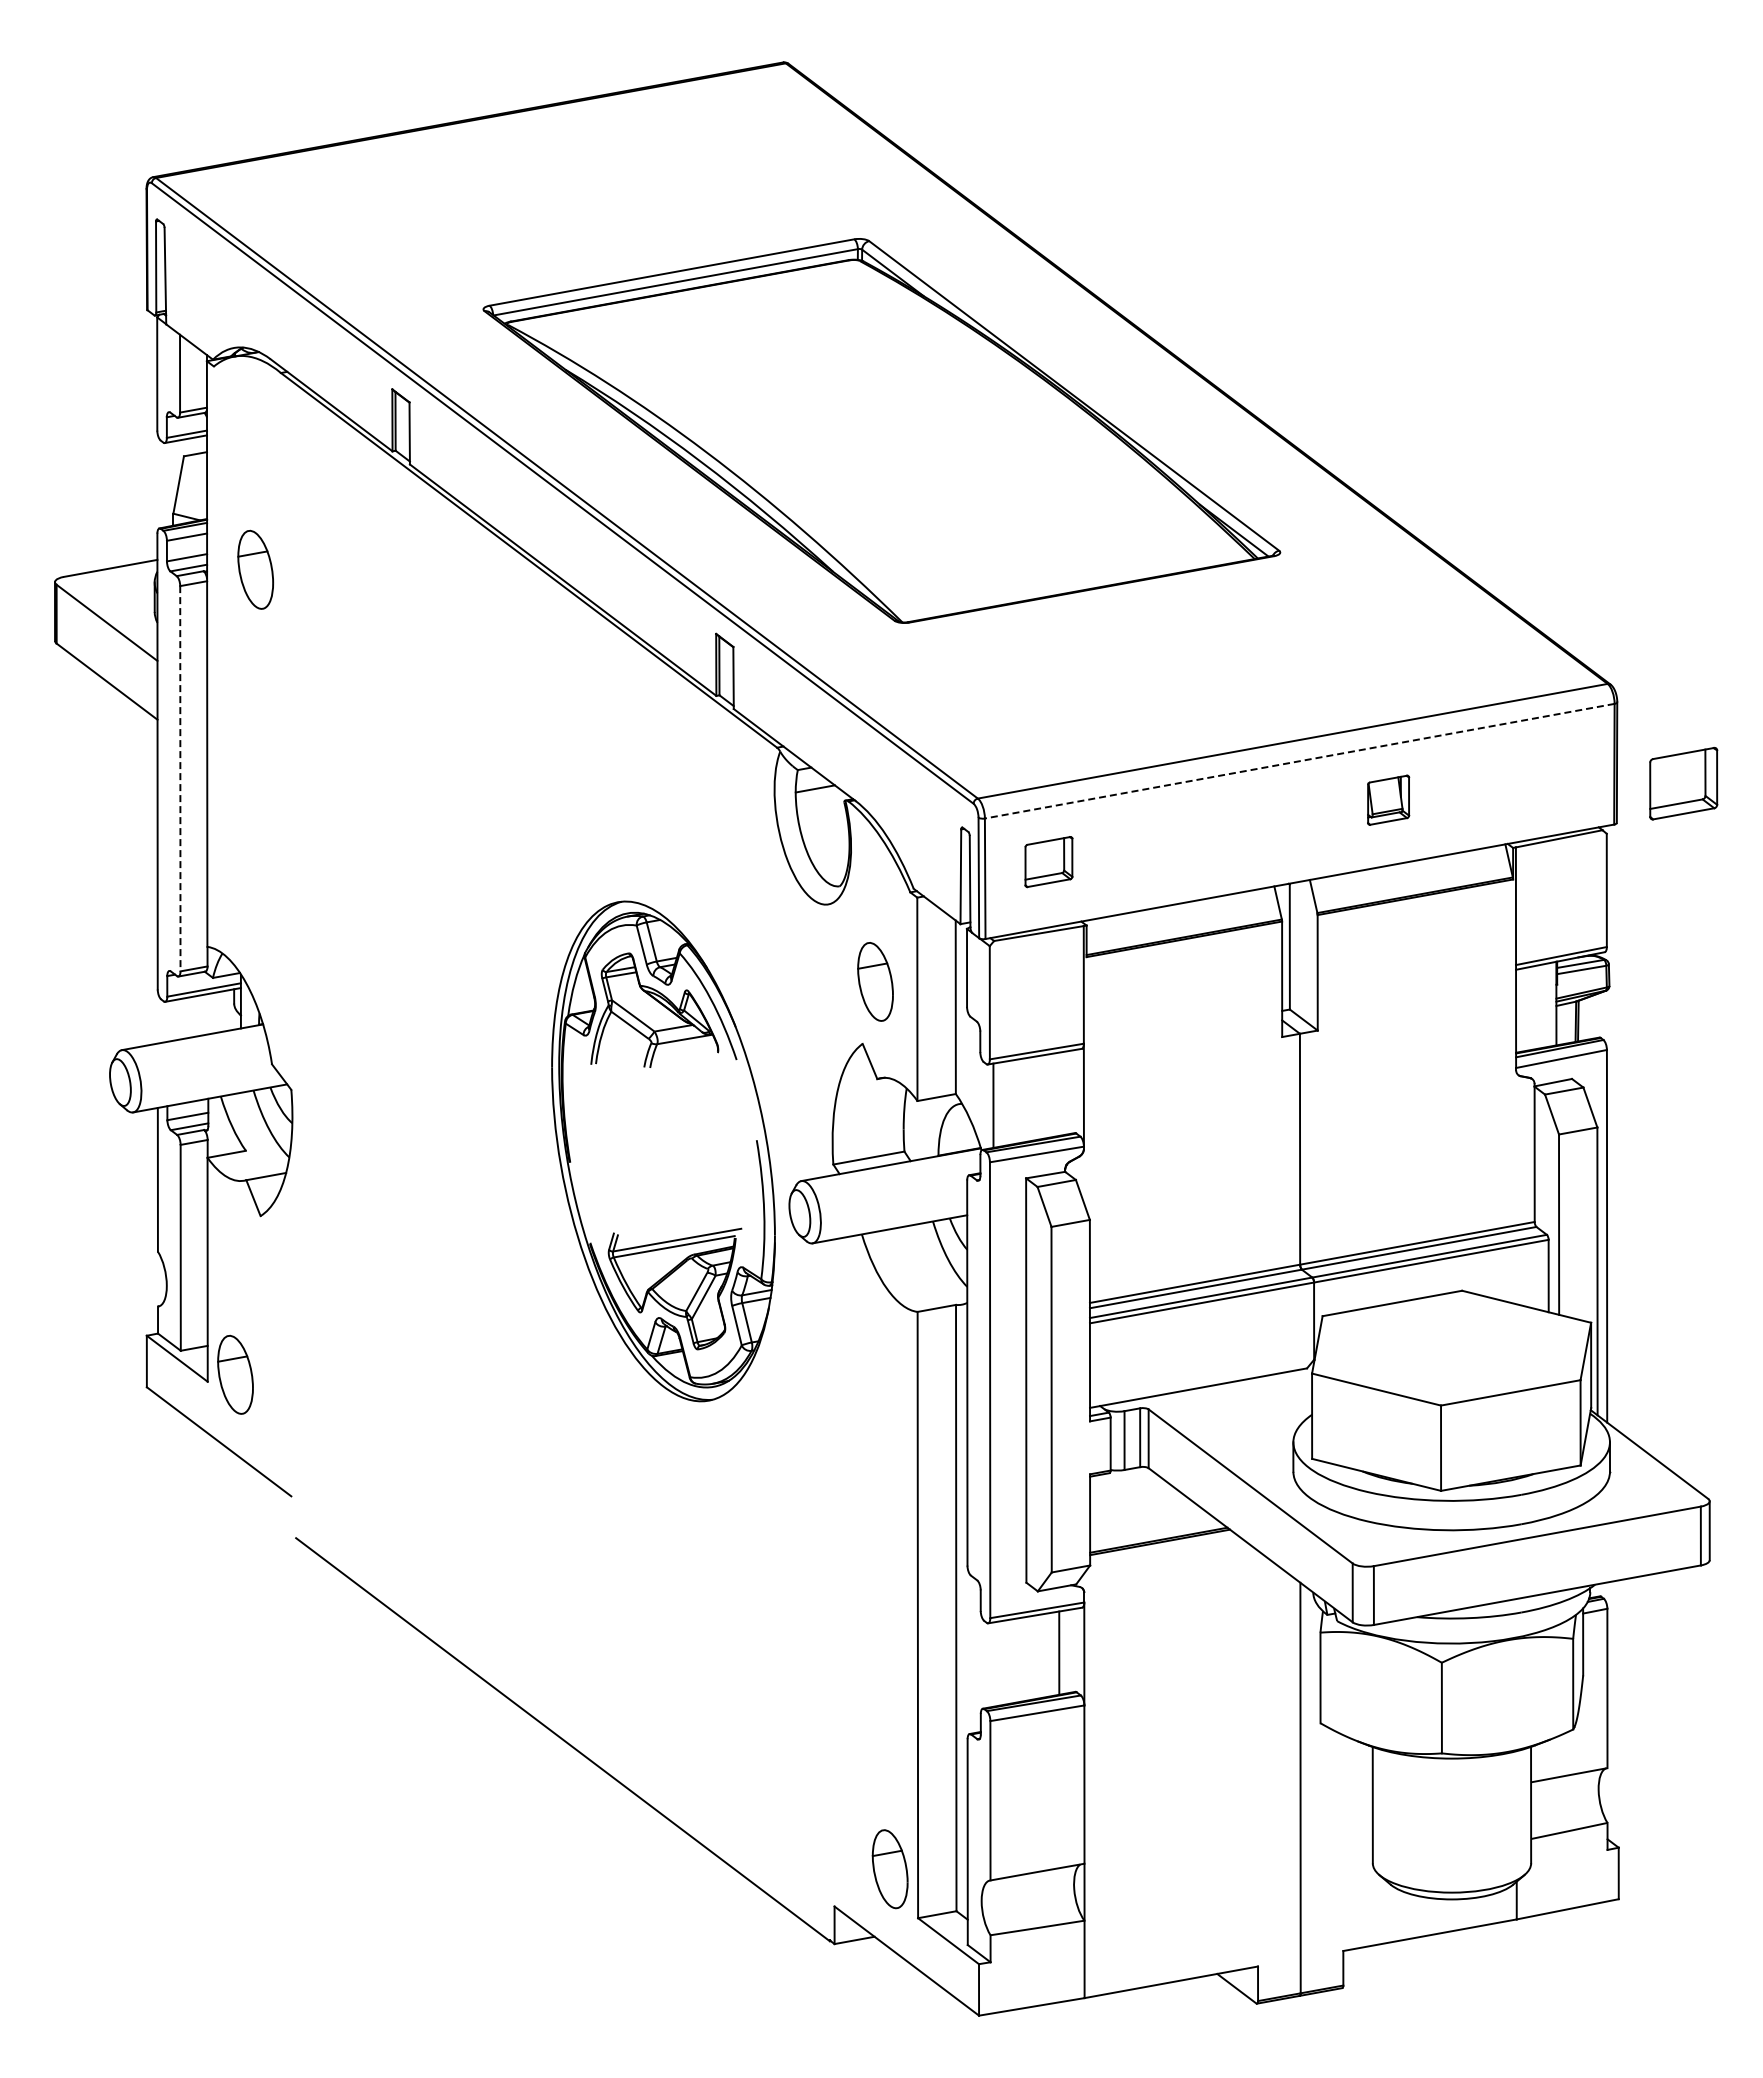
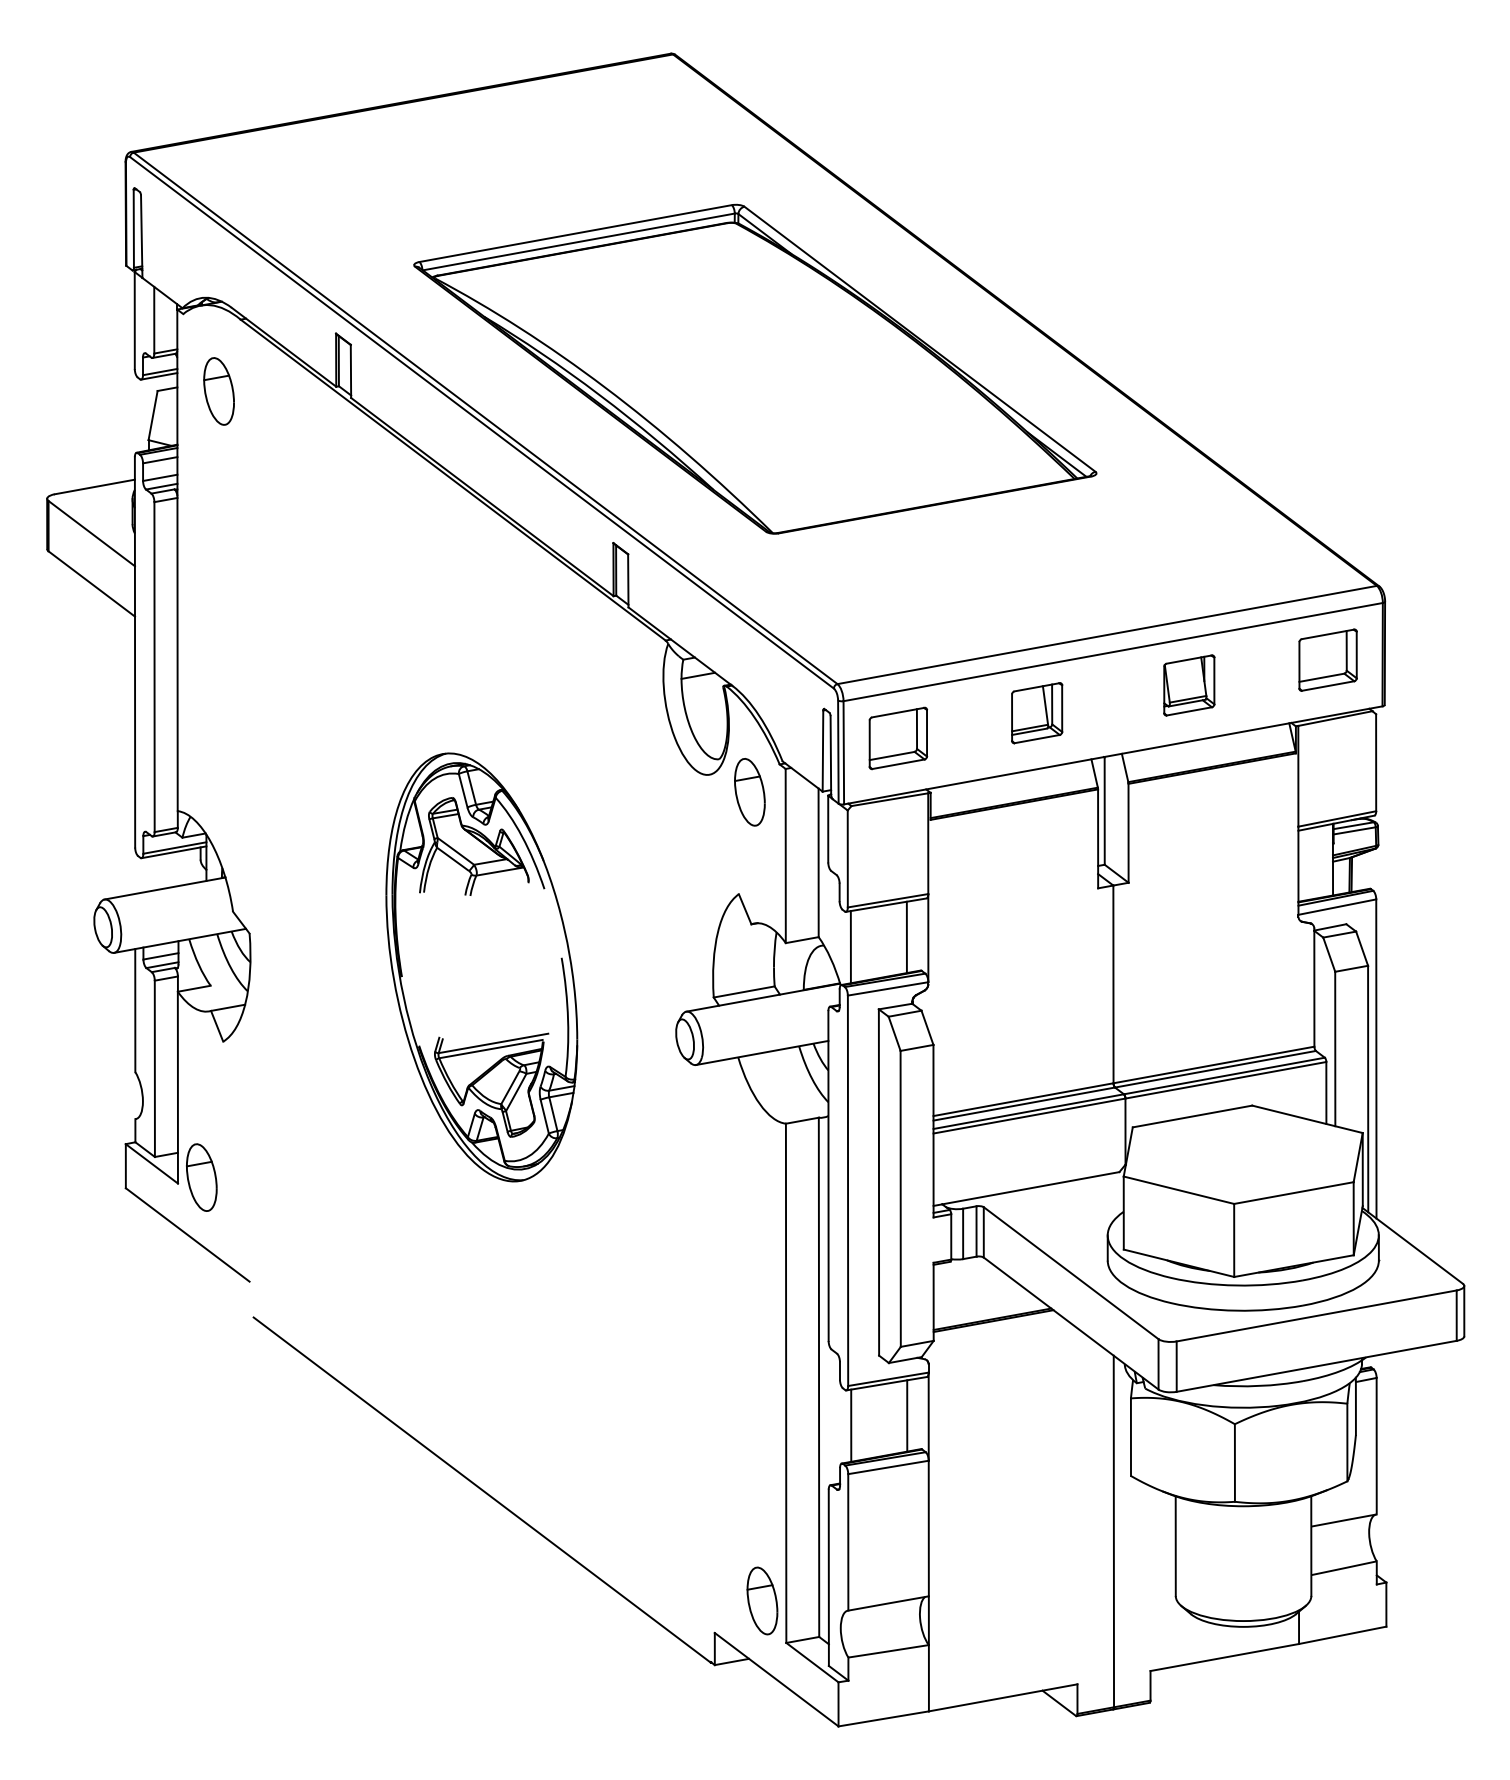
part: (255, 569) -> (218, 391), moved
line: (1299, 761) -> (1112, 652), dashed -> solid
line: (180, 778) -> (154, 666), dashed -> solid
part: (1683, 783) -> (1327, 660), moved
part: (1388, 800) -> (1189, 685), size x1.43
part: (1210, 832) -> (1036, 713), added
part: (1048, 861) -> (898, 737), size x1.43
part: (875, 981) -> (749, 791), moved
line: (1058, 1094) -> (906, 937), added
part: (663, 1151) -> (481, 967), moved
line: (993, 1664) -> (850, 1425), added

